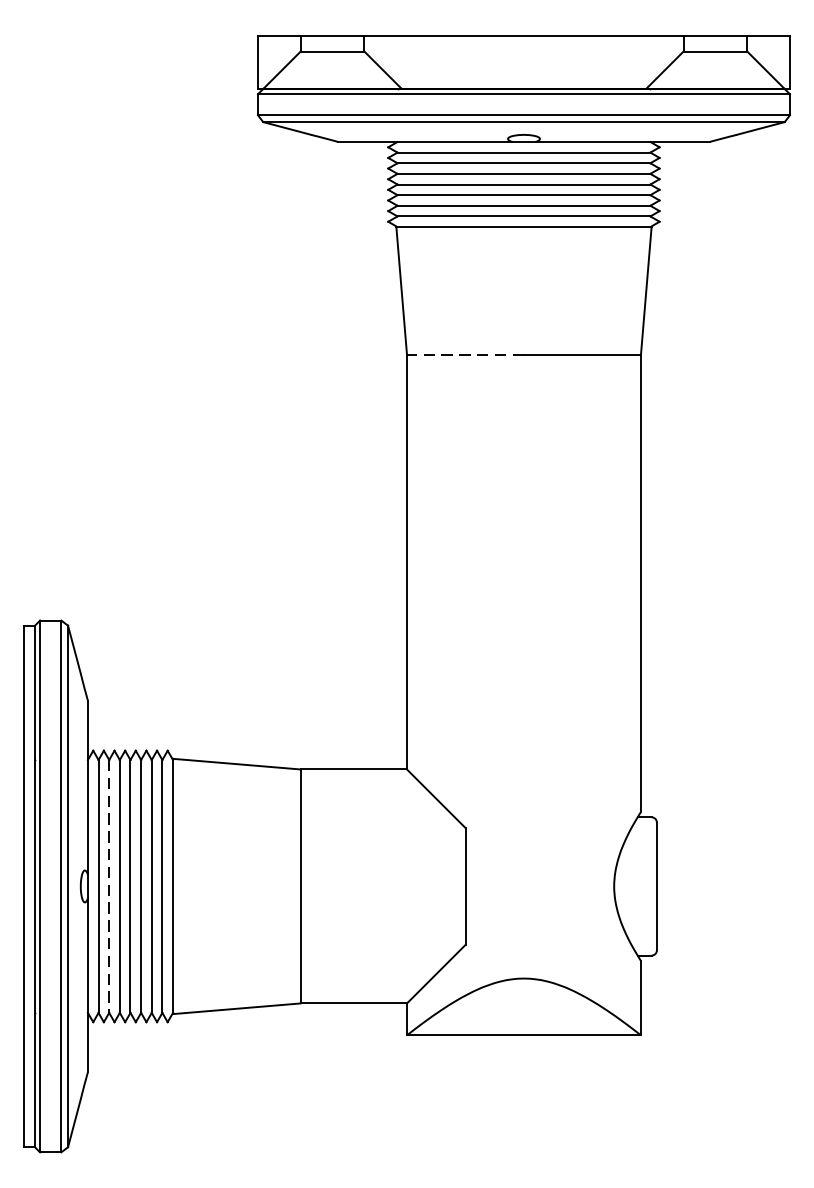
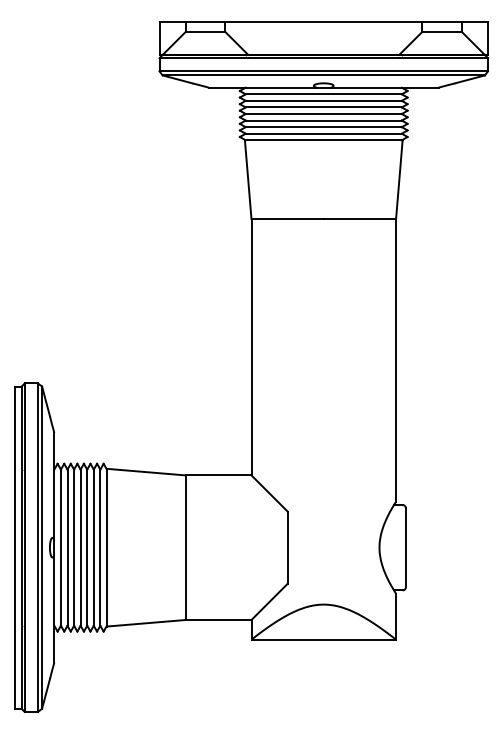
line: (465, 355) -> (287, 219), dashed -> solid
line: (109, 887) -> (67, 548), dashed -> solid

